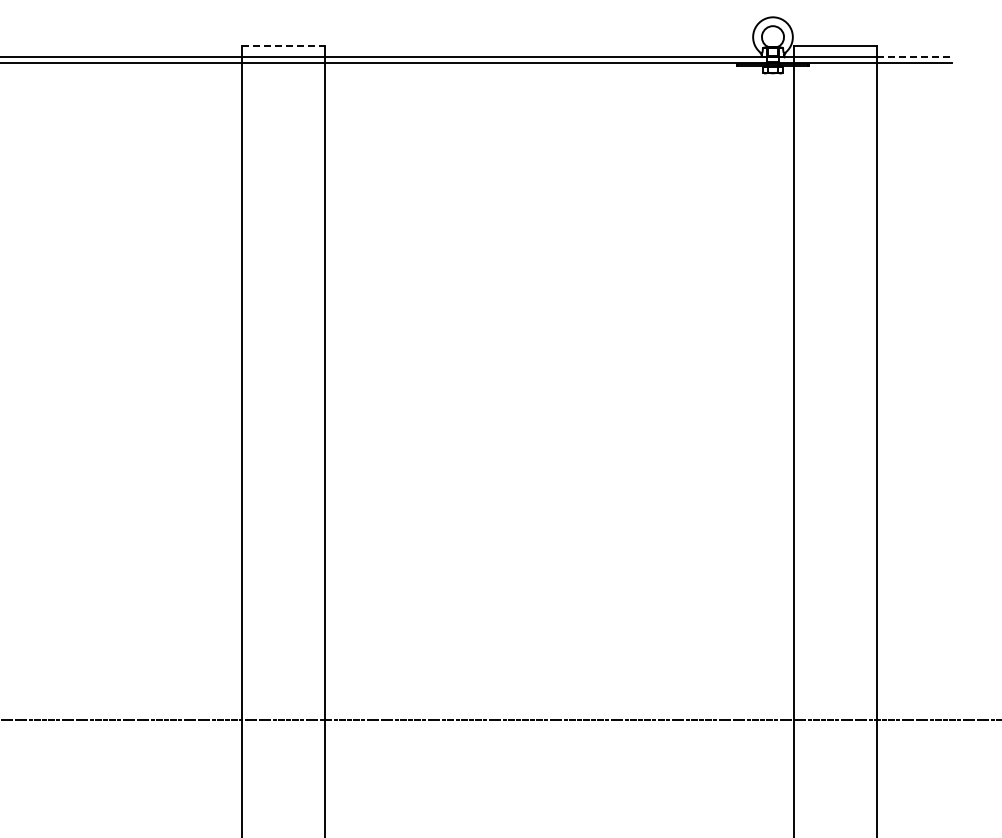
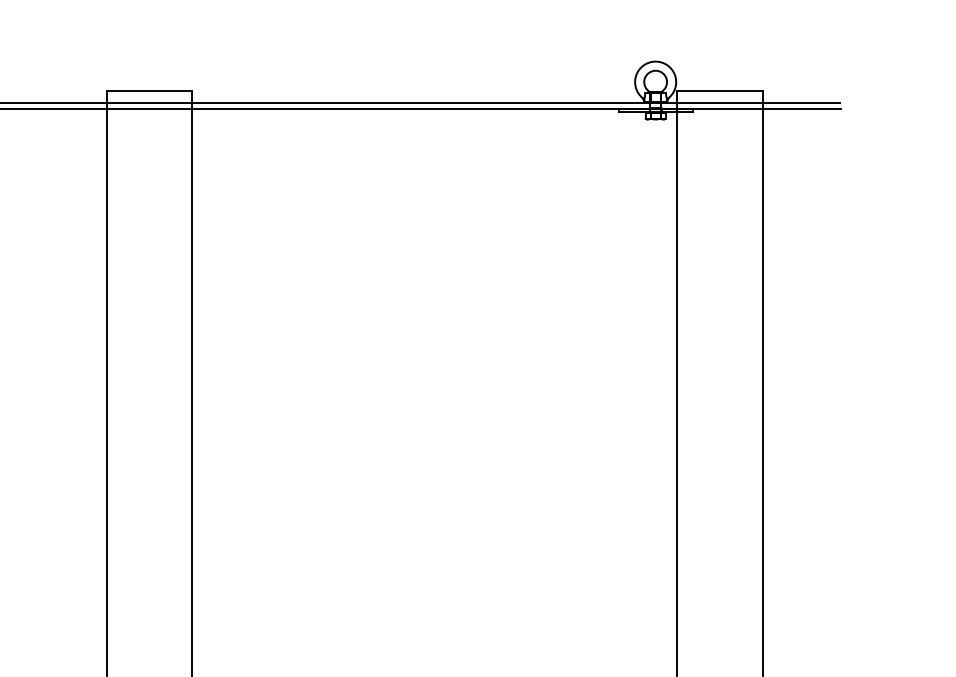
line: (283, 46) -> (149, 91), dashed -> solid
line: (914, 57) -> (801, 103), dashed -> solid

